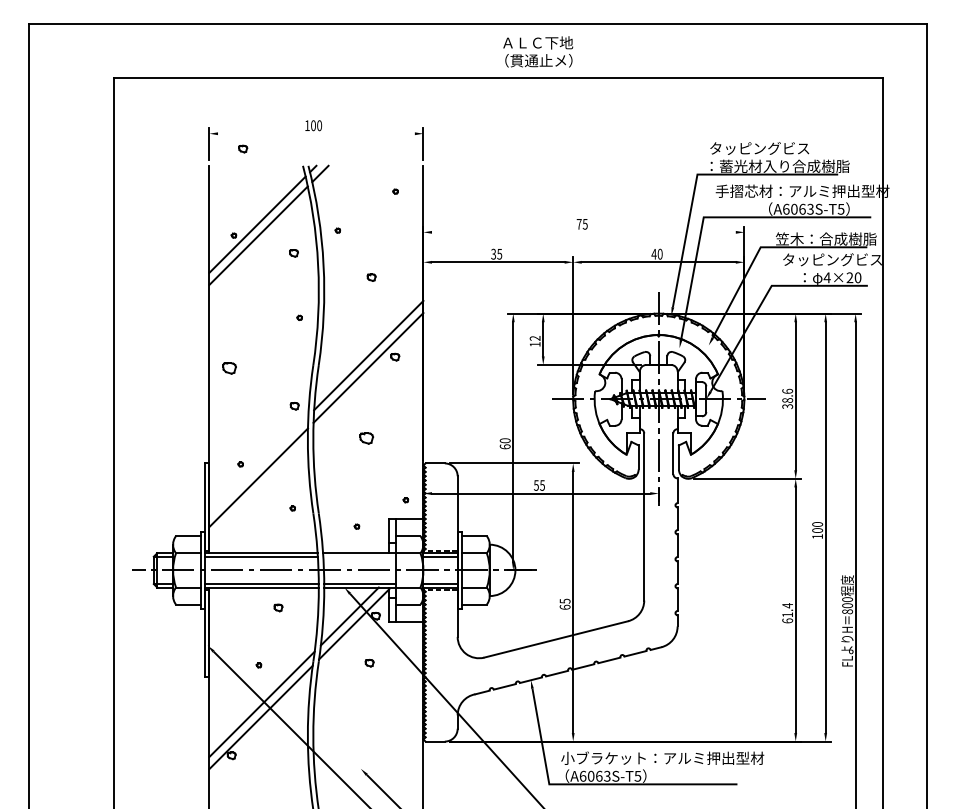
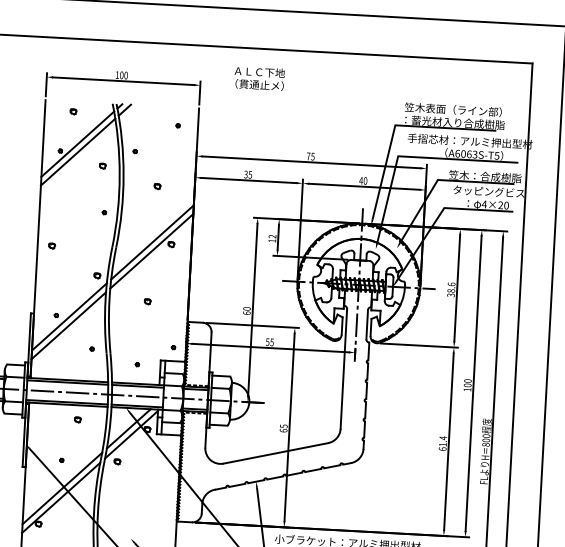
text: (538, 51) -> (259, 78), moved
line: (316, 133) -> (123, 81), added
part: (243, 148) -> (73, 111), moved
text: (776, 148) -> (453, 109), タッピングビス -> 笠木表面（ライン部）
line: (583, 232) -> (311, 162), added
part: (229, 367) -> (52, 245), size x0.62
part: (366, 438) -> (147, 301), size x0.62
line: (258, 464) -> (69, 316), added
line: (359, 556) -> (138, 386), added
part: (369, 662) -> (117, 461), moved

